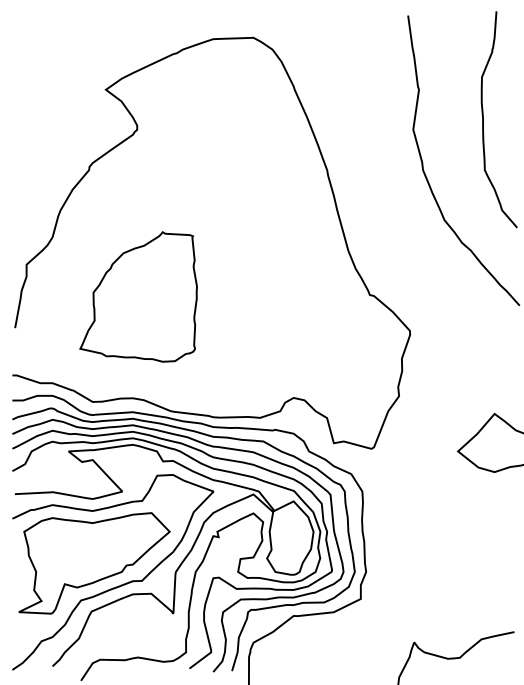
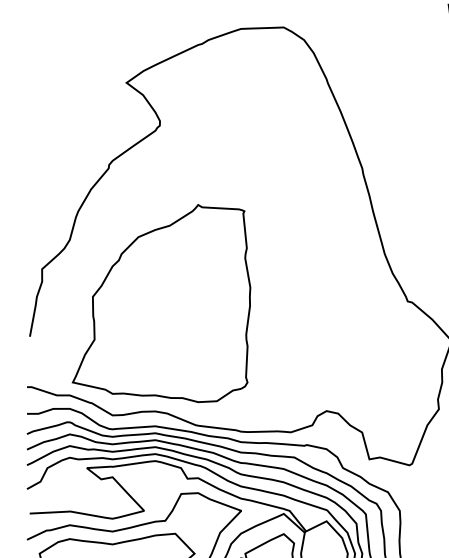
part: (138, 296) -> (161, 303), size x1.43

